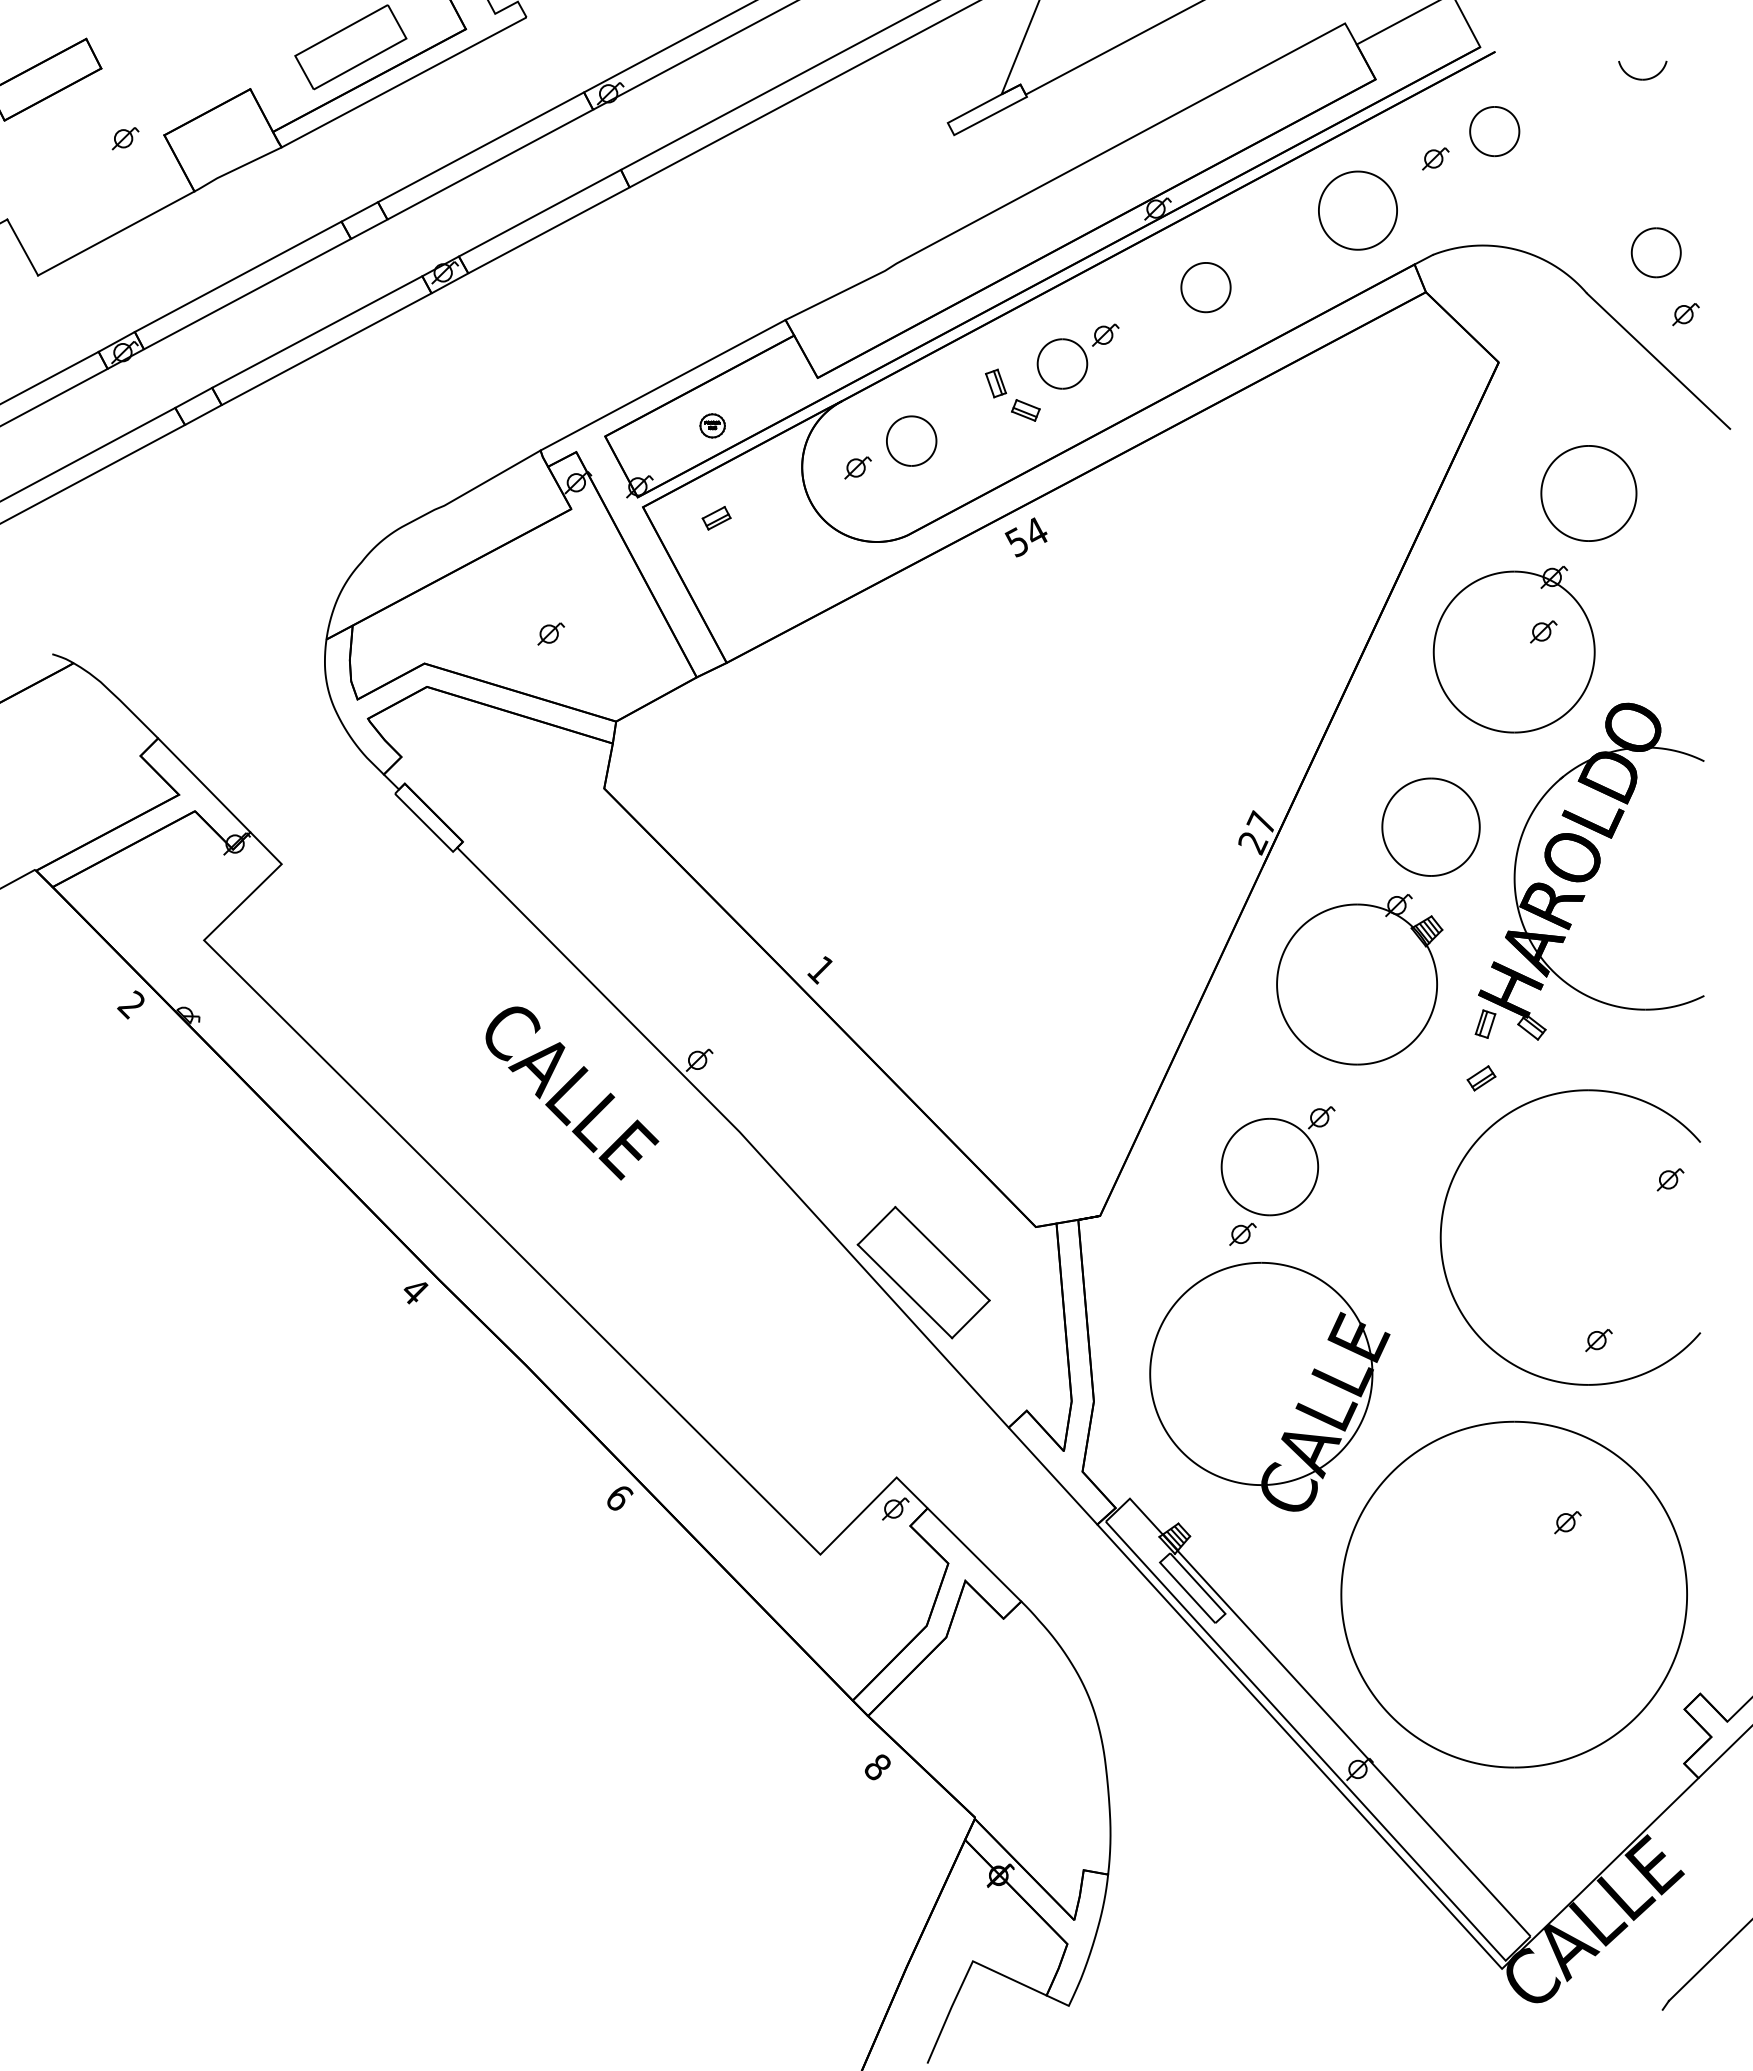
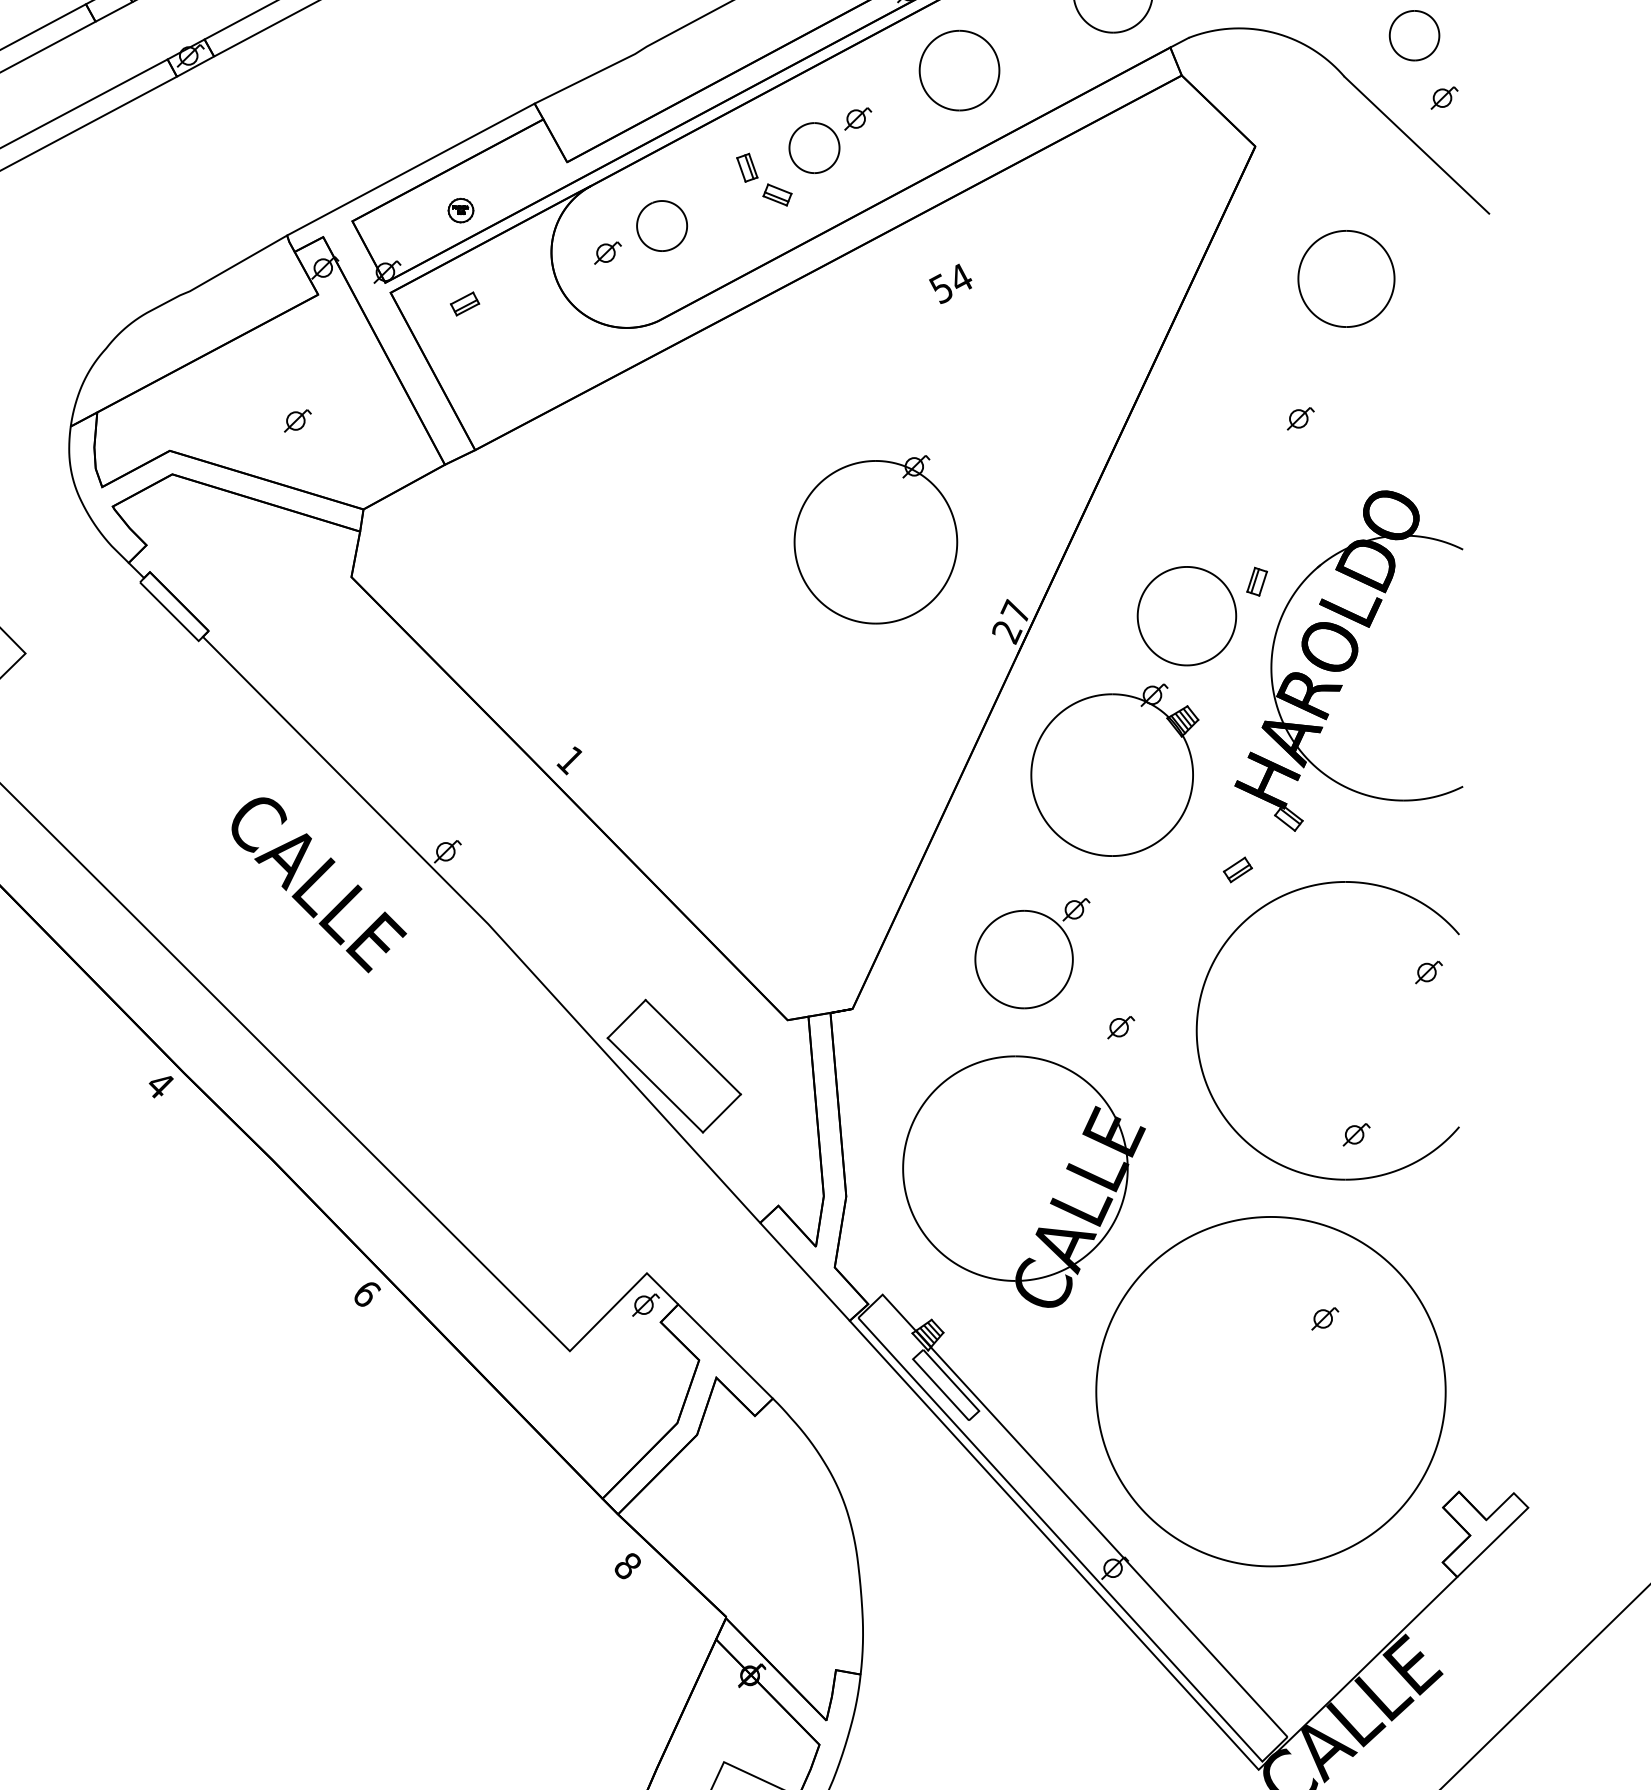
part: (1205, 287) -> (959, 70), size x1.6
part: (1025, 537) -> (949, 284), moved
part: (1513, 649) -> (875, 539), moved
part: (1485, 1023) -> (1257, 581), moved
part: (1242, 1233) -> (1120, 1026), moved

